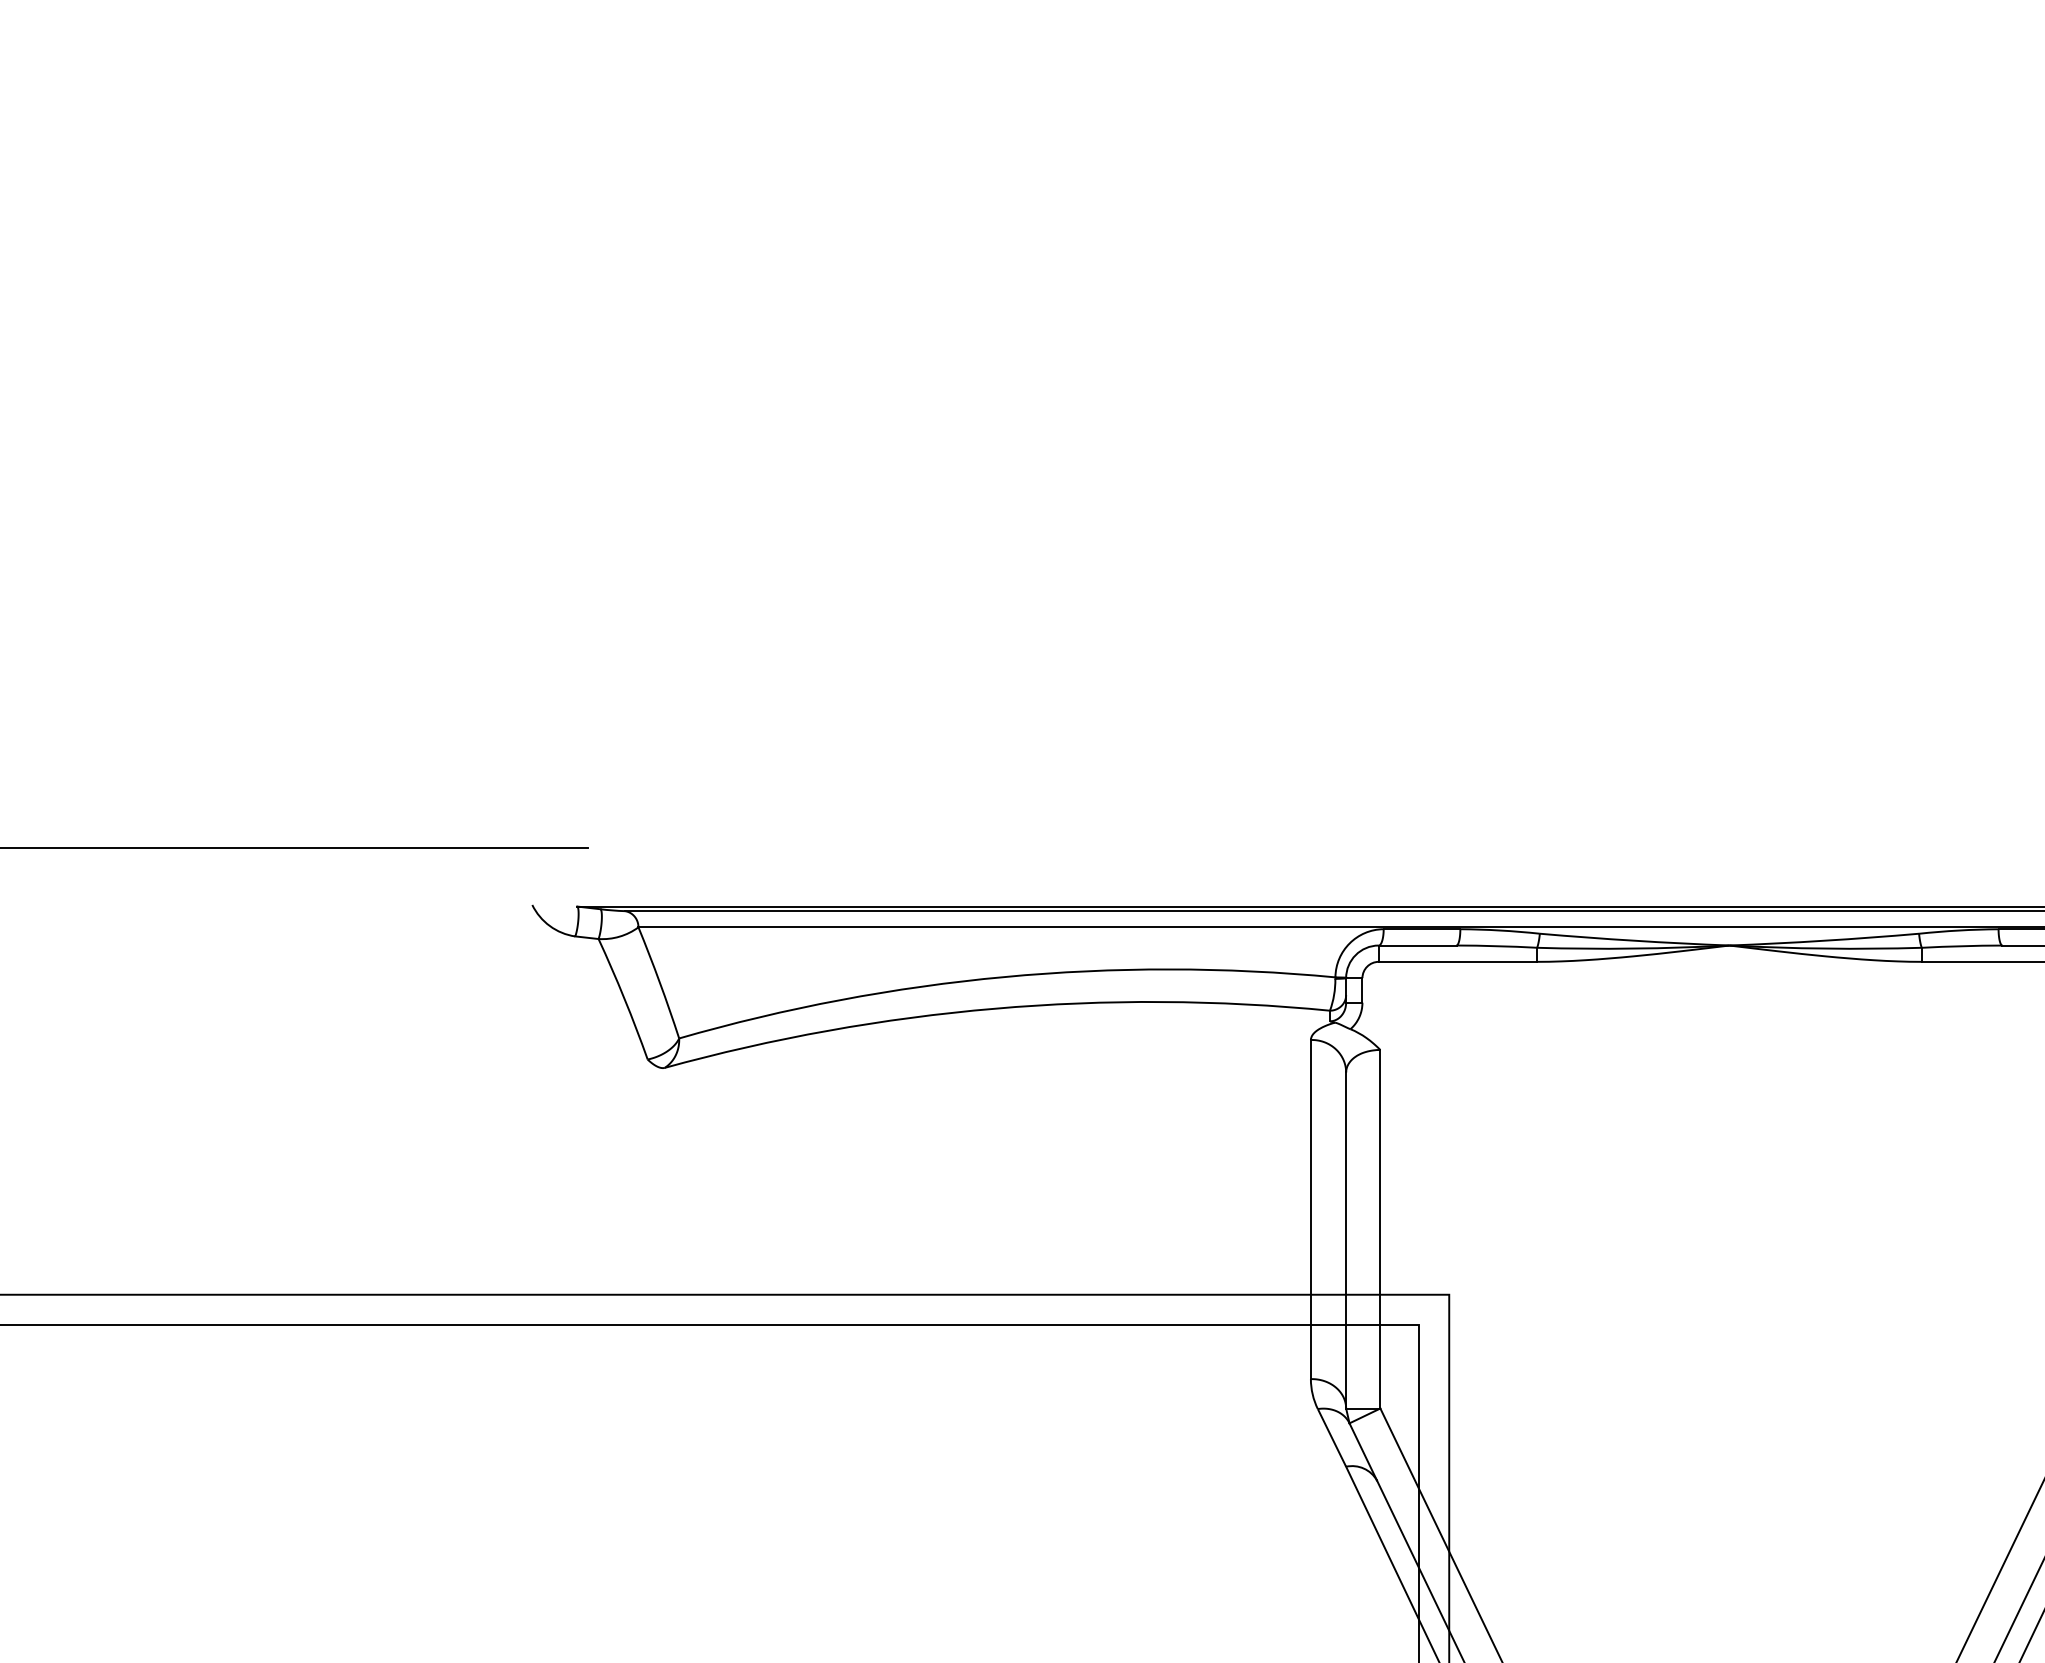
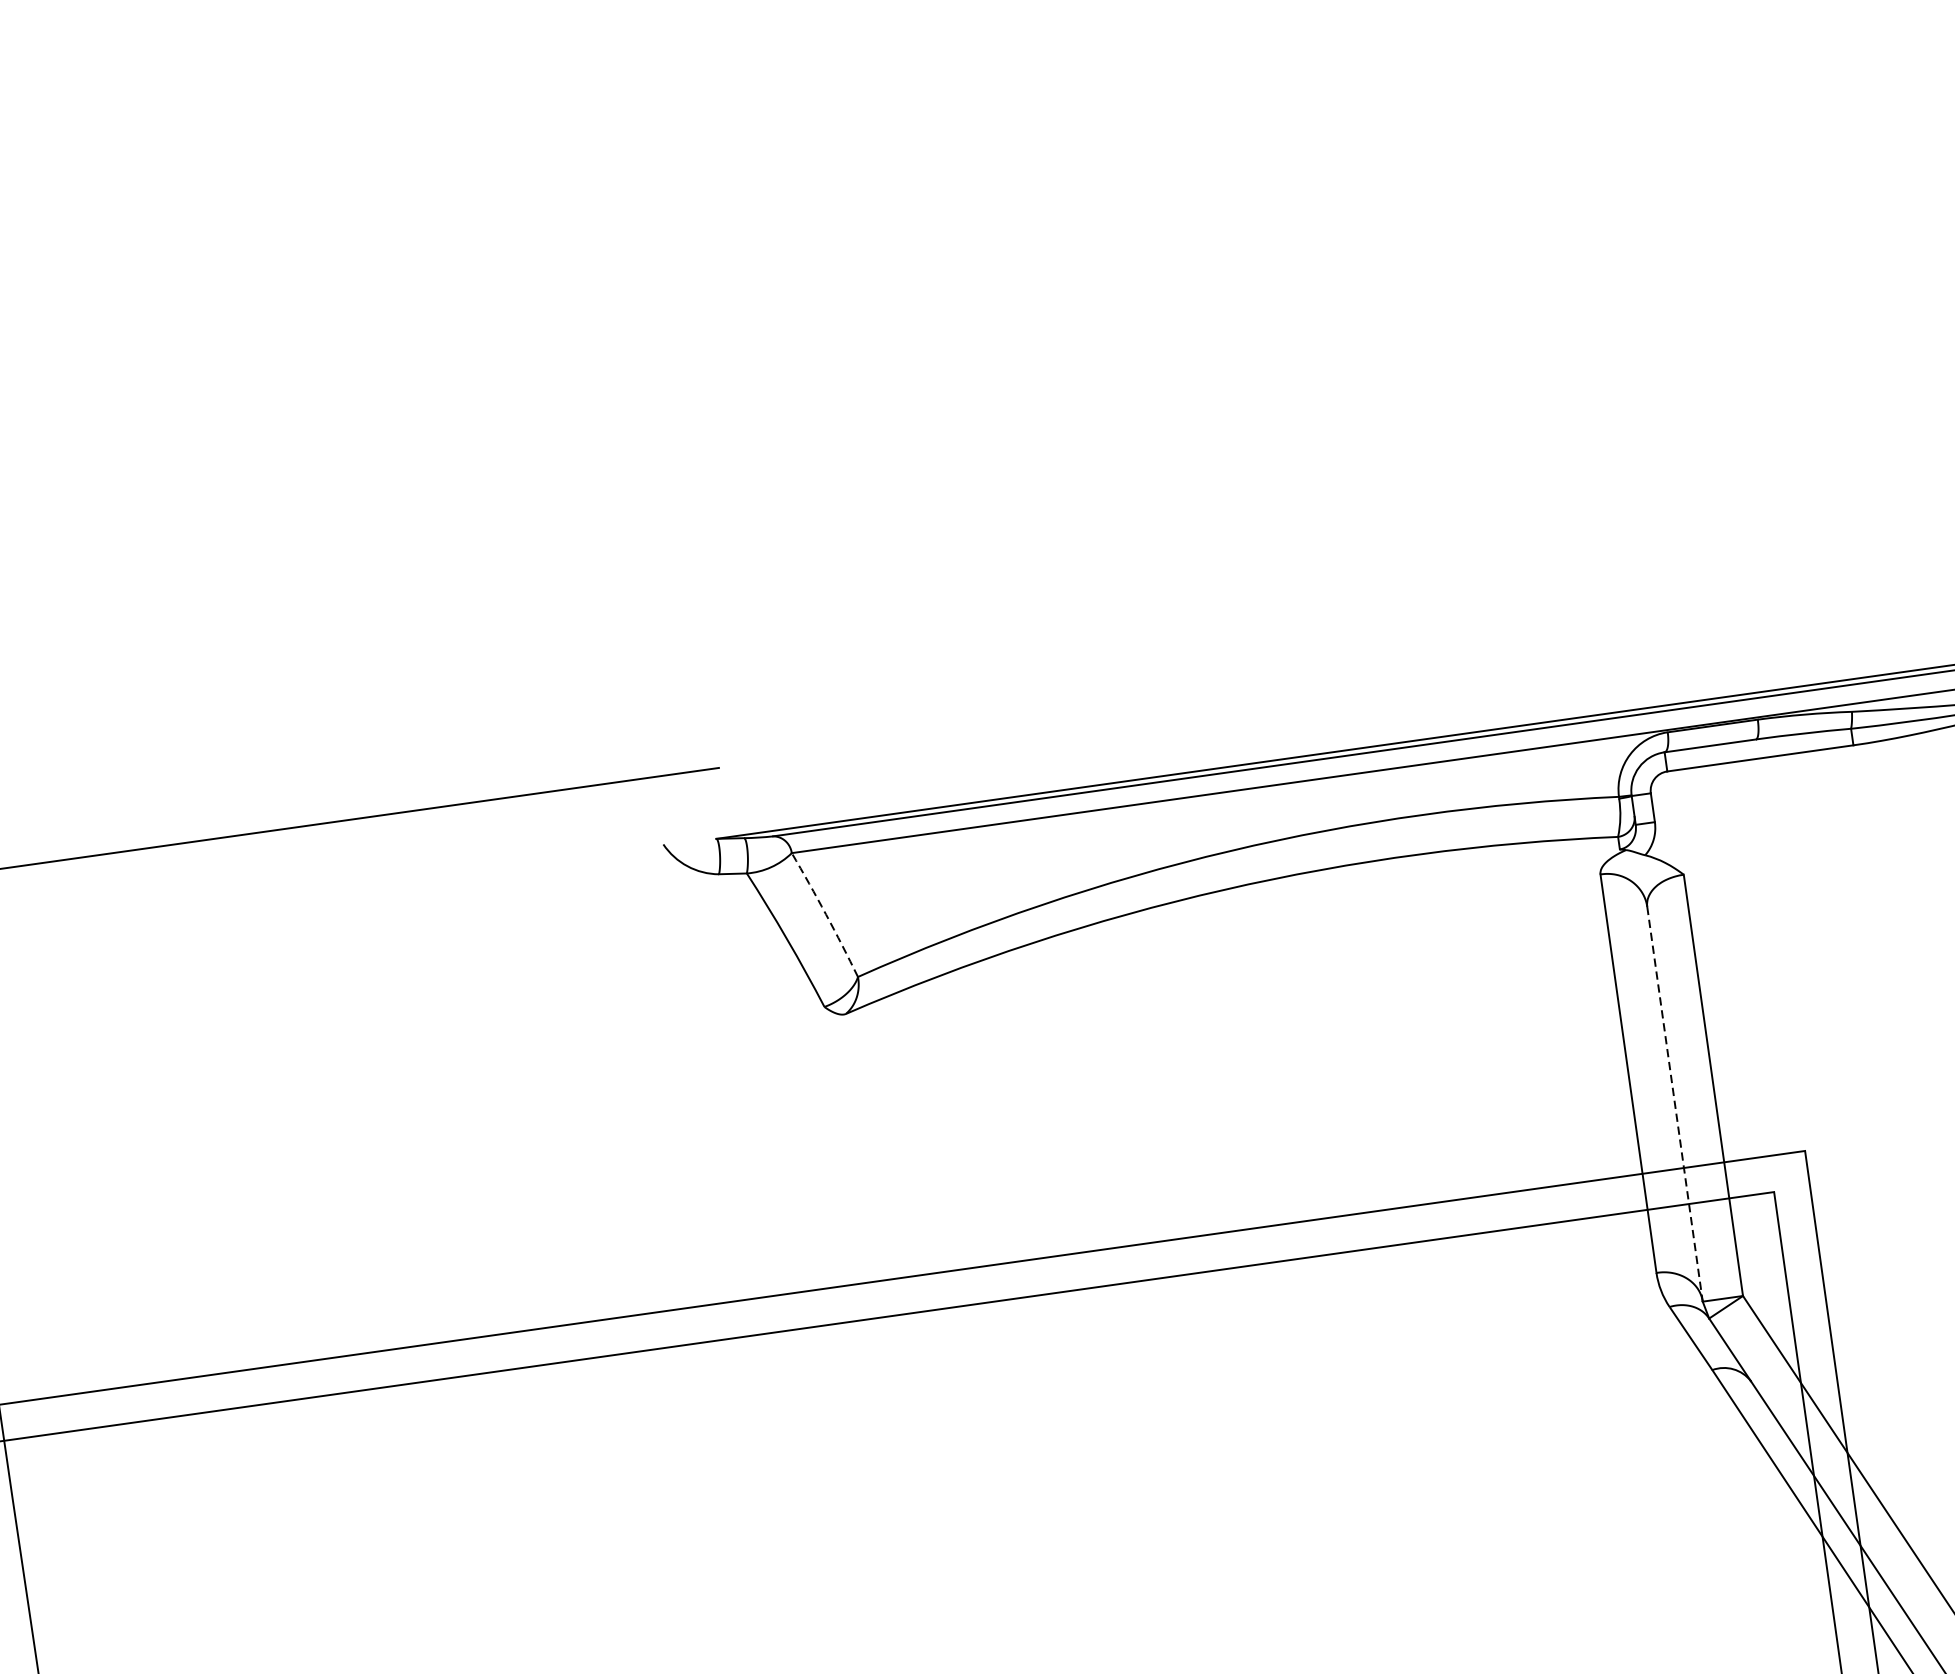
arc: (659, 982) -> (825, 914), solid -> dashed
line: (1346, 1241) -> (1675, 1105), solid -> dashed

